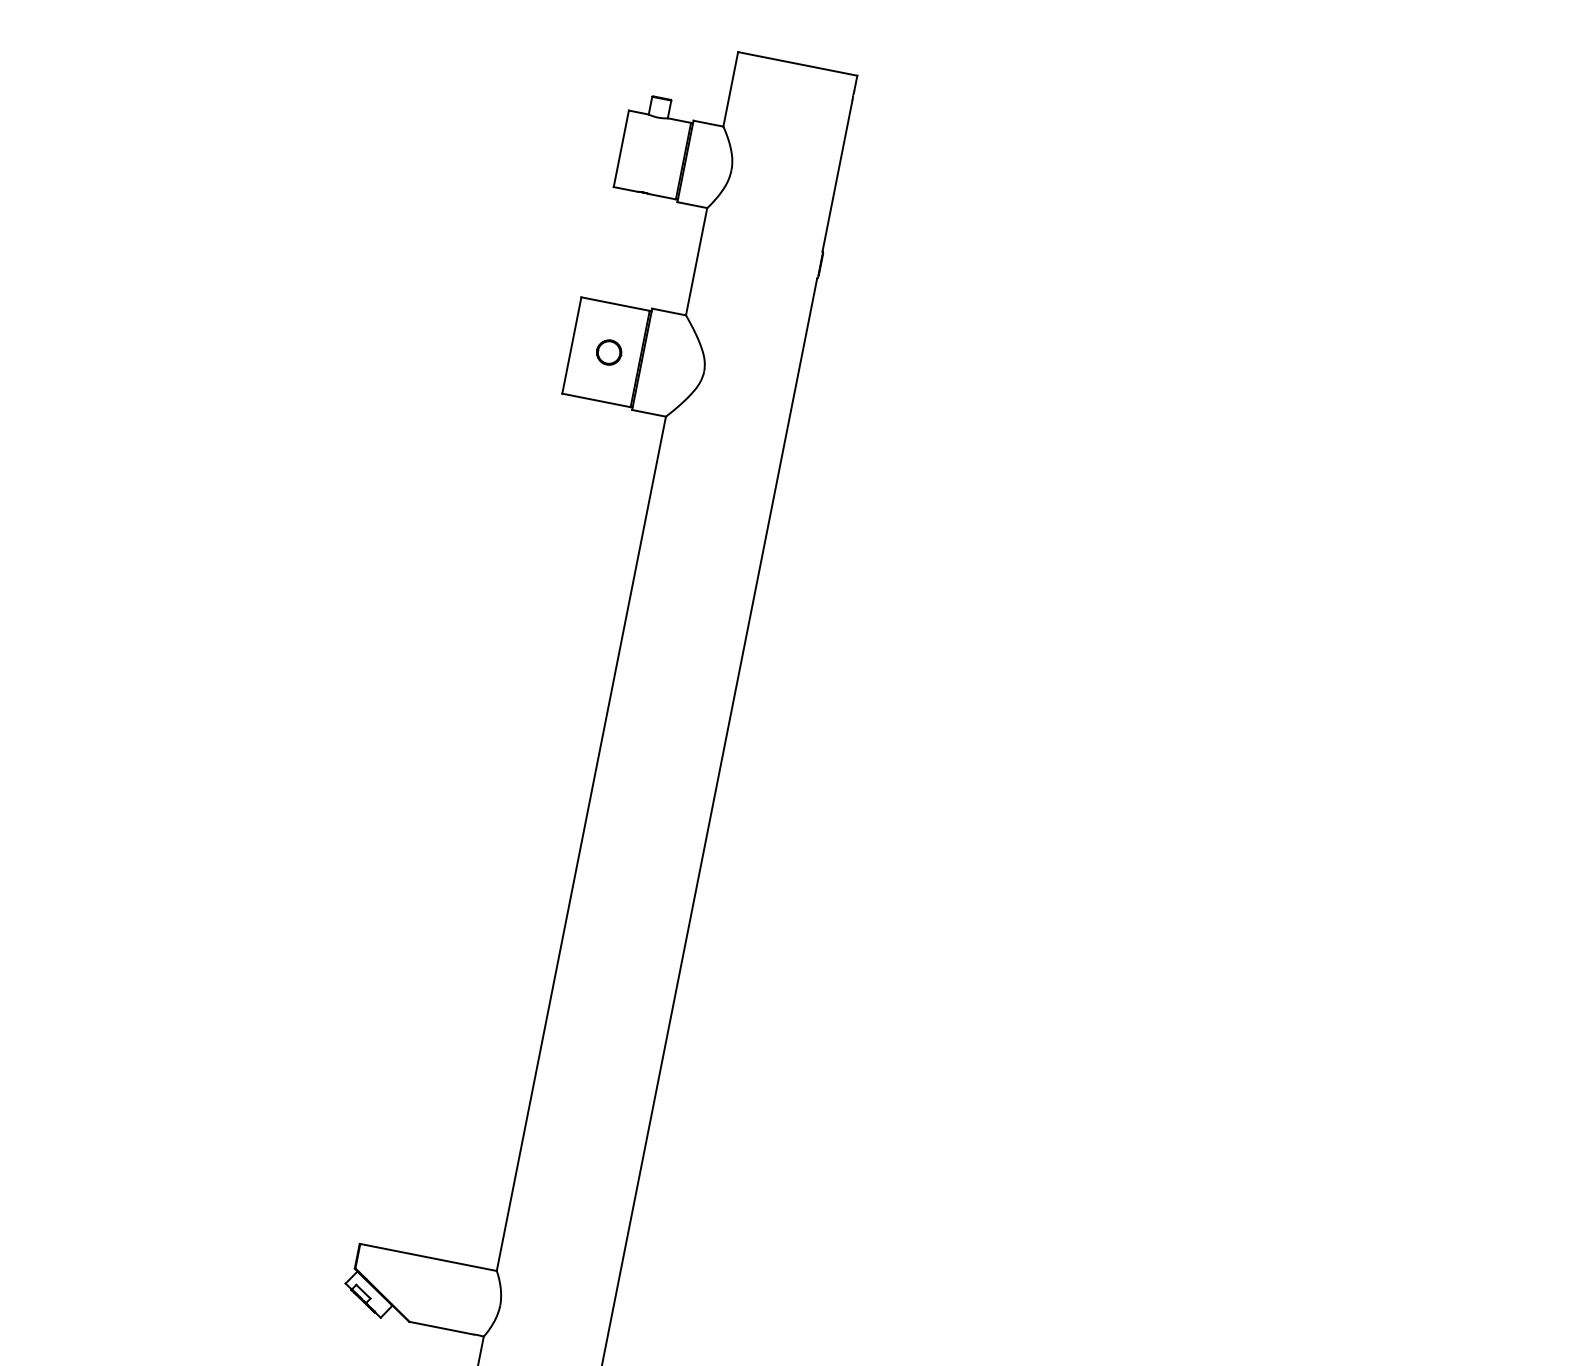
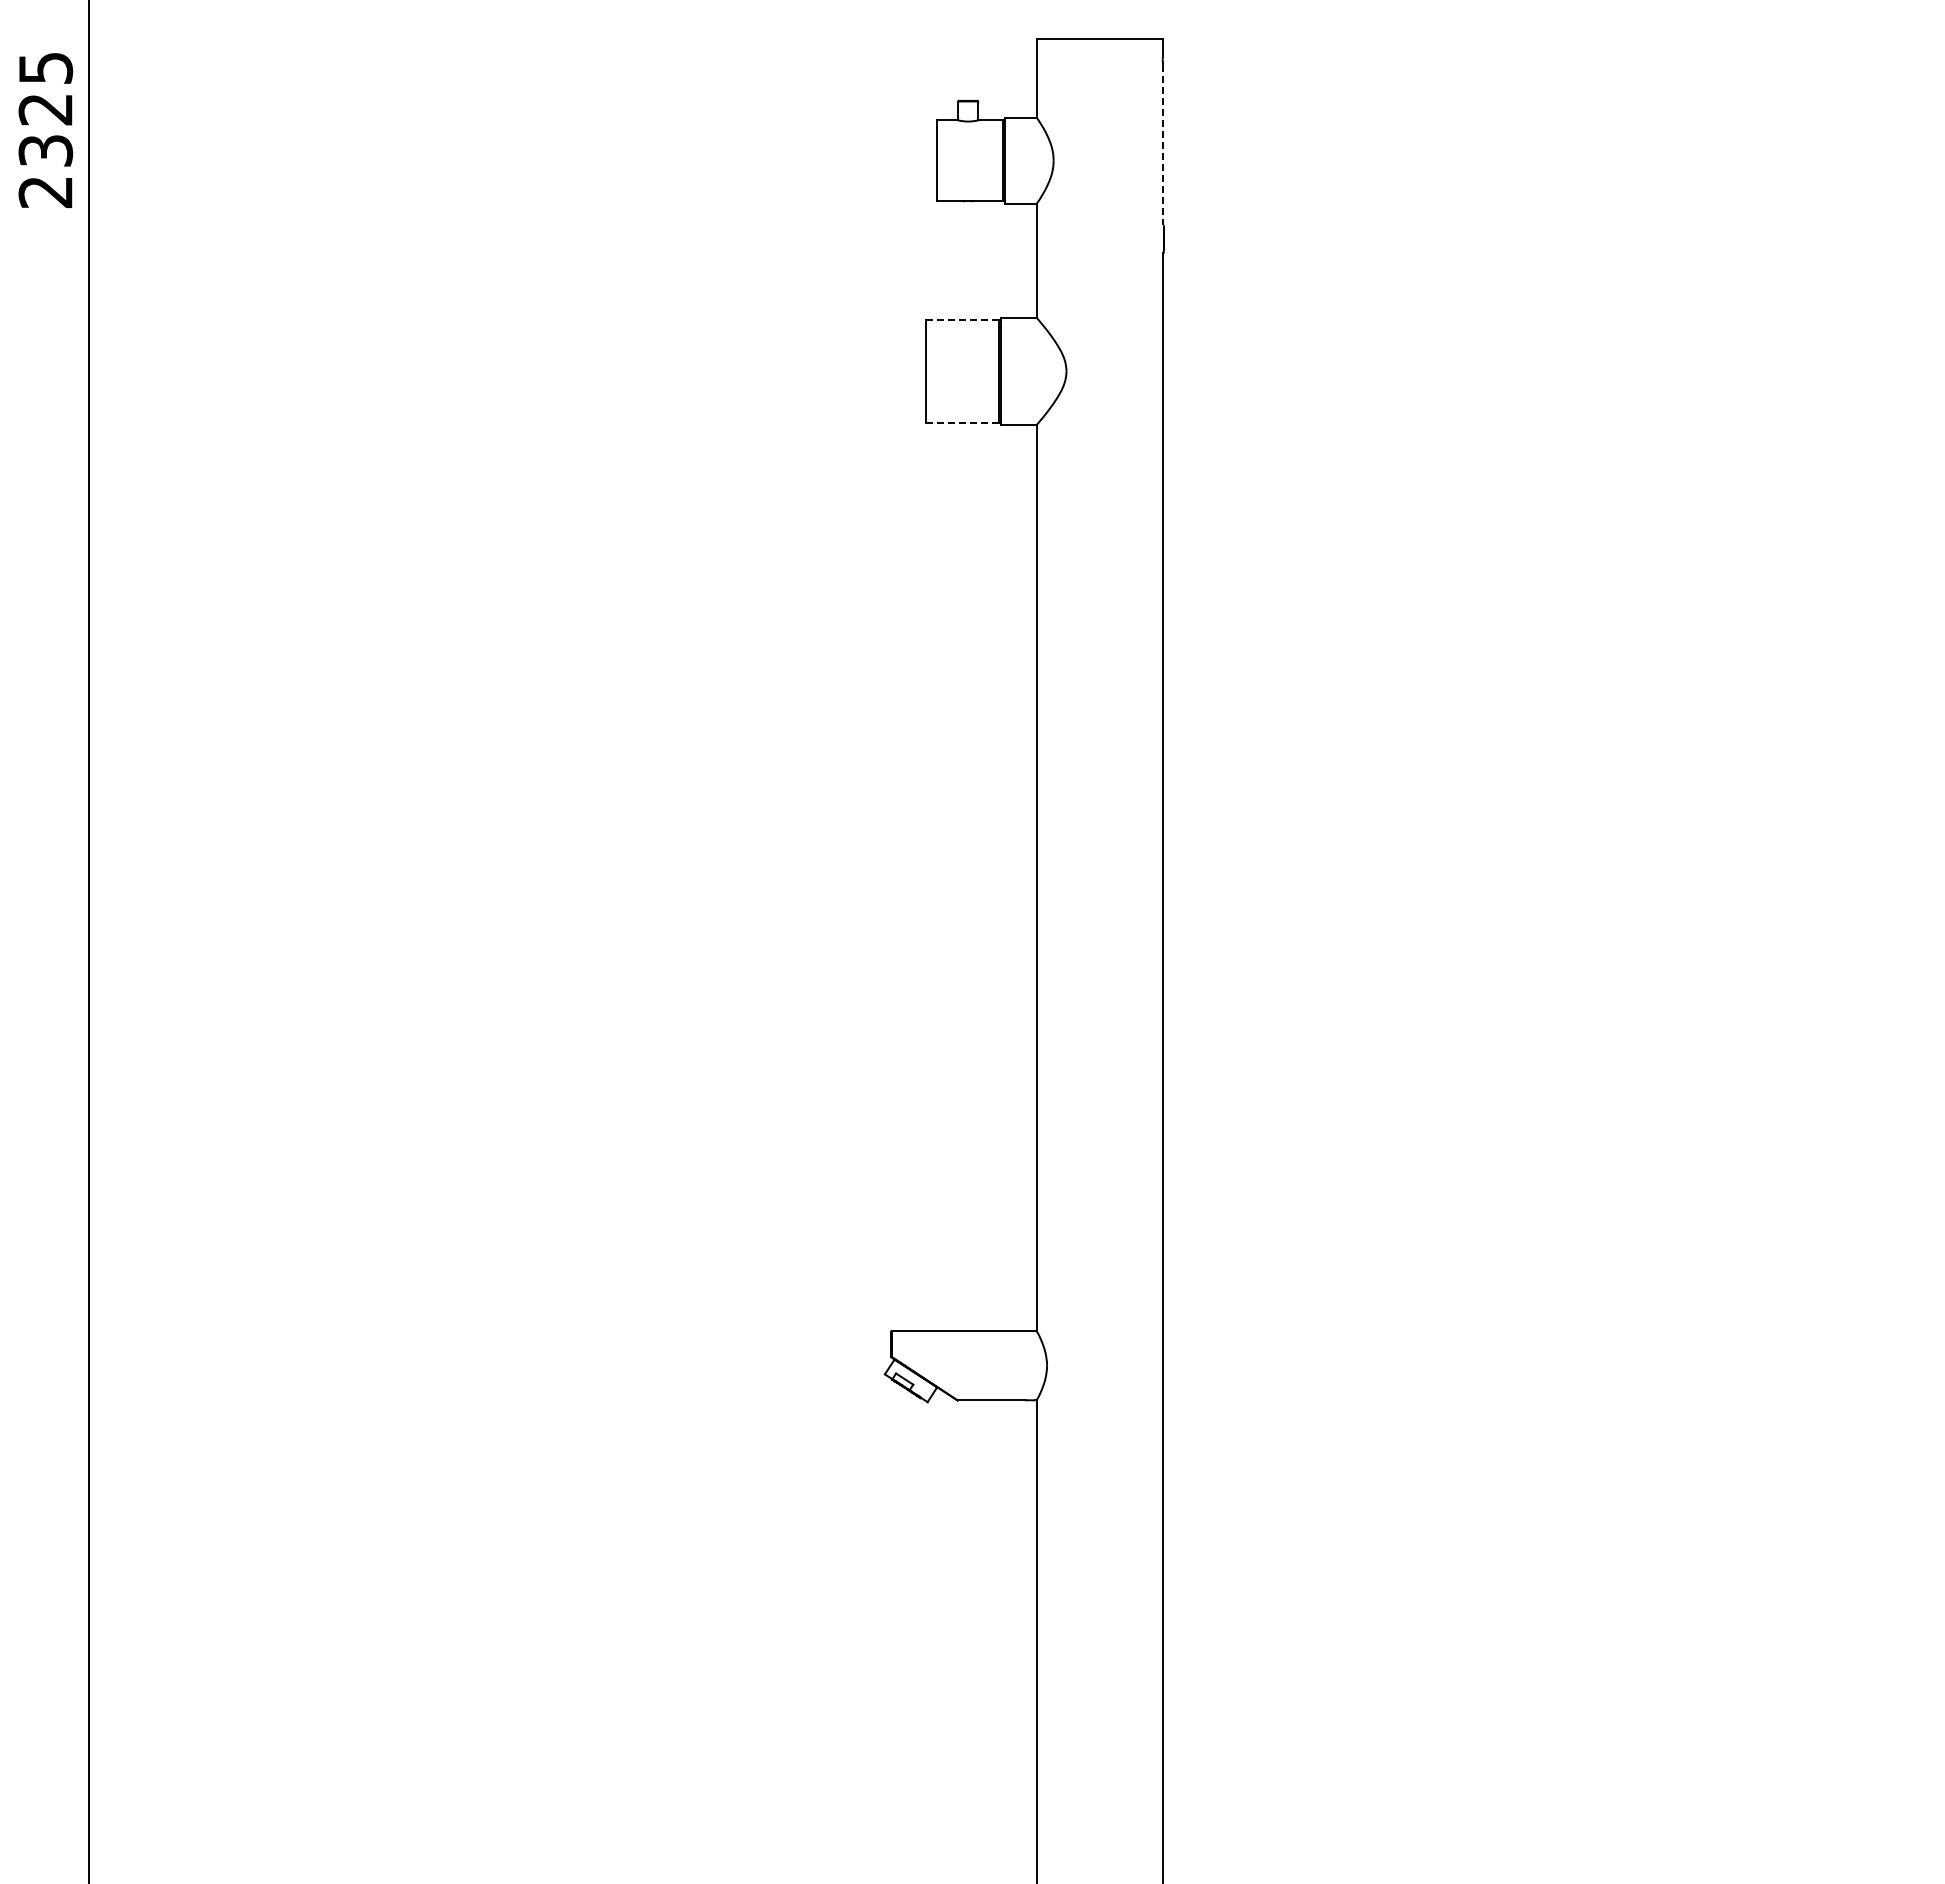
line: (836, 176) -> (1162, 145), solid -> dashed
line: (614, 304) -> (961, 320), solid -> dashed
part: (609, 351) -> (965, 370), removed
line: (595, 400) -> (961, 422), solid -> dashed

